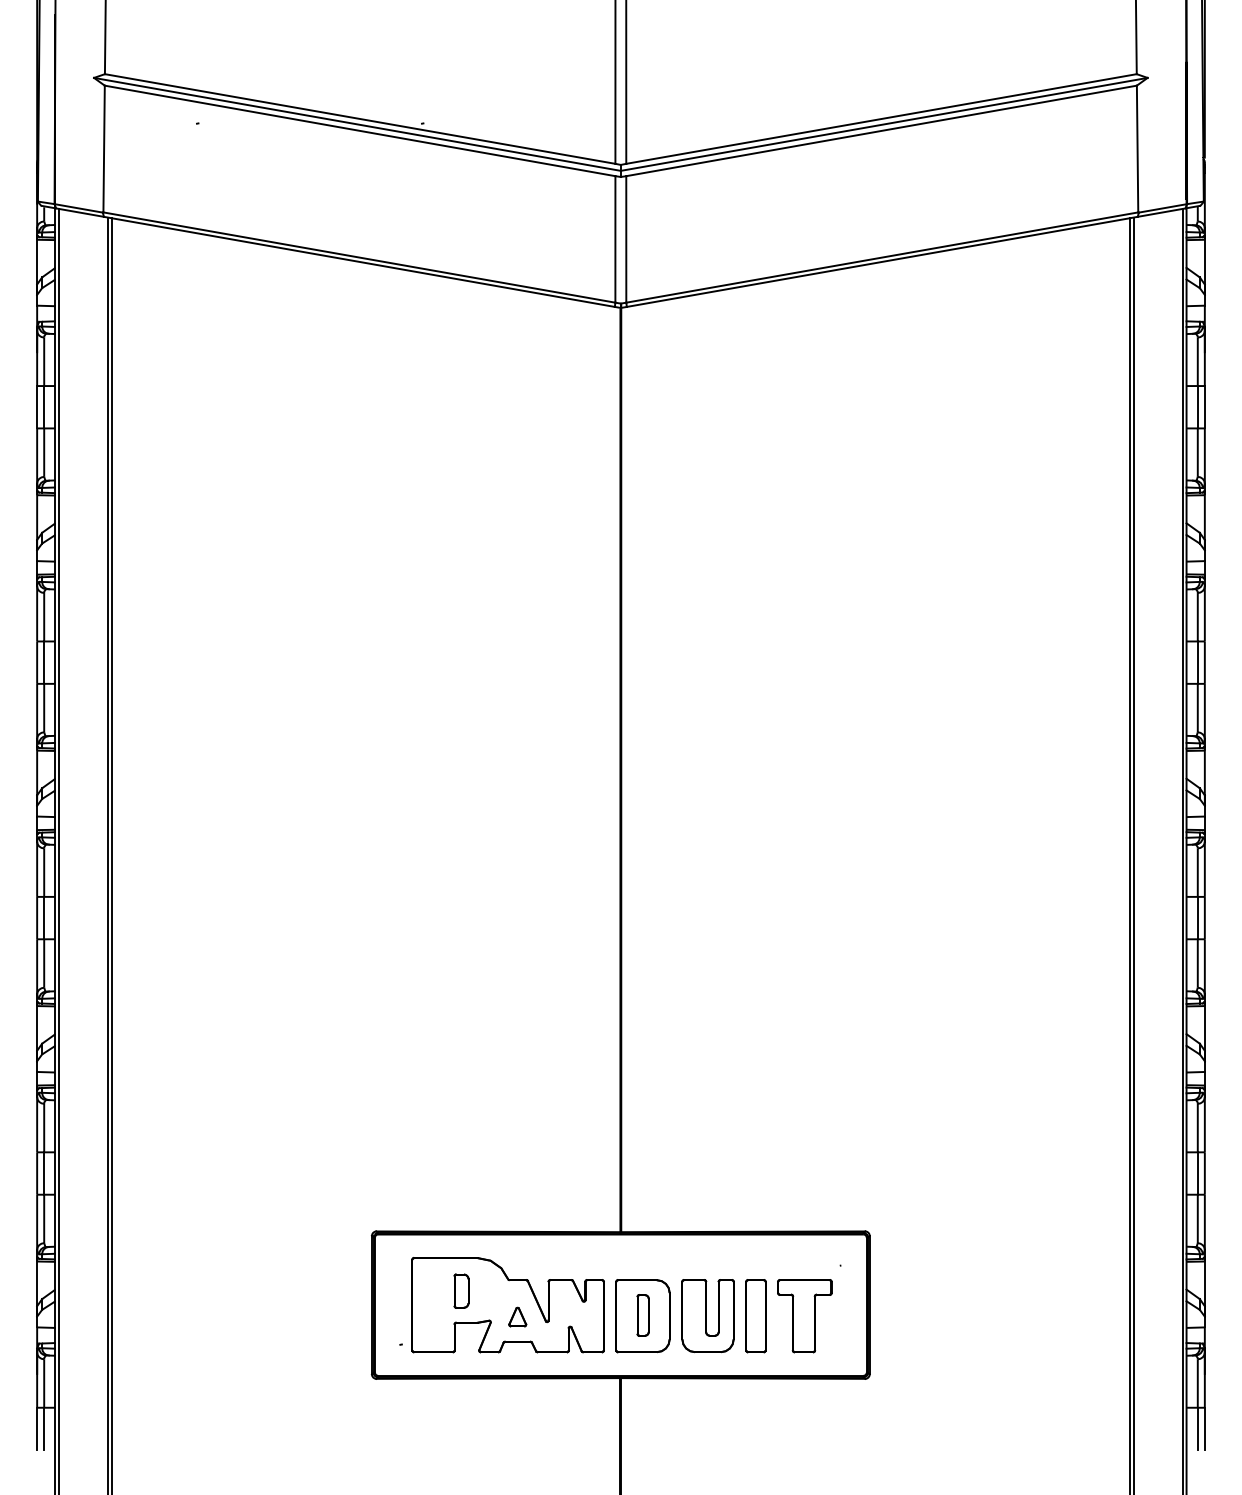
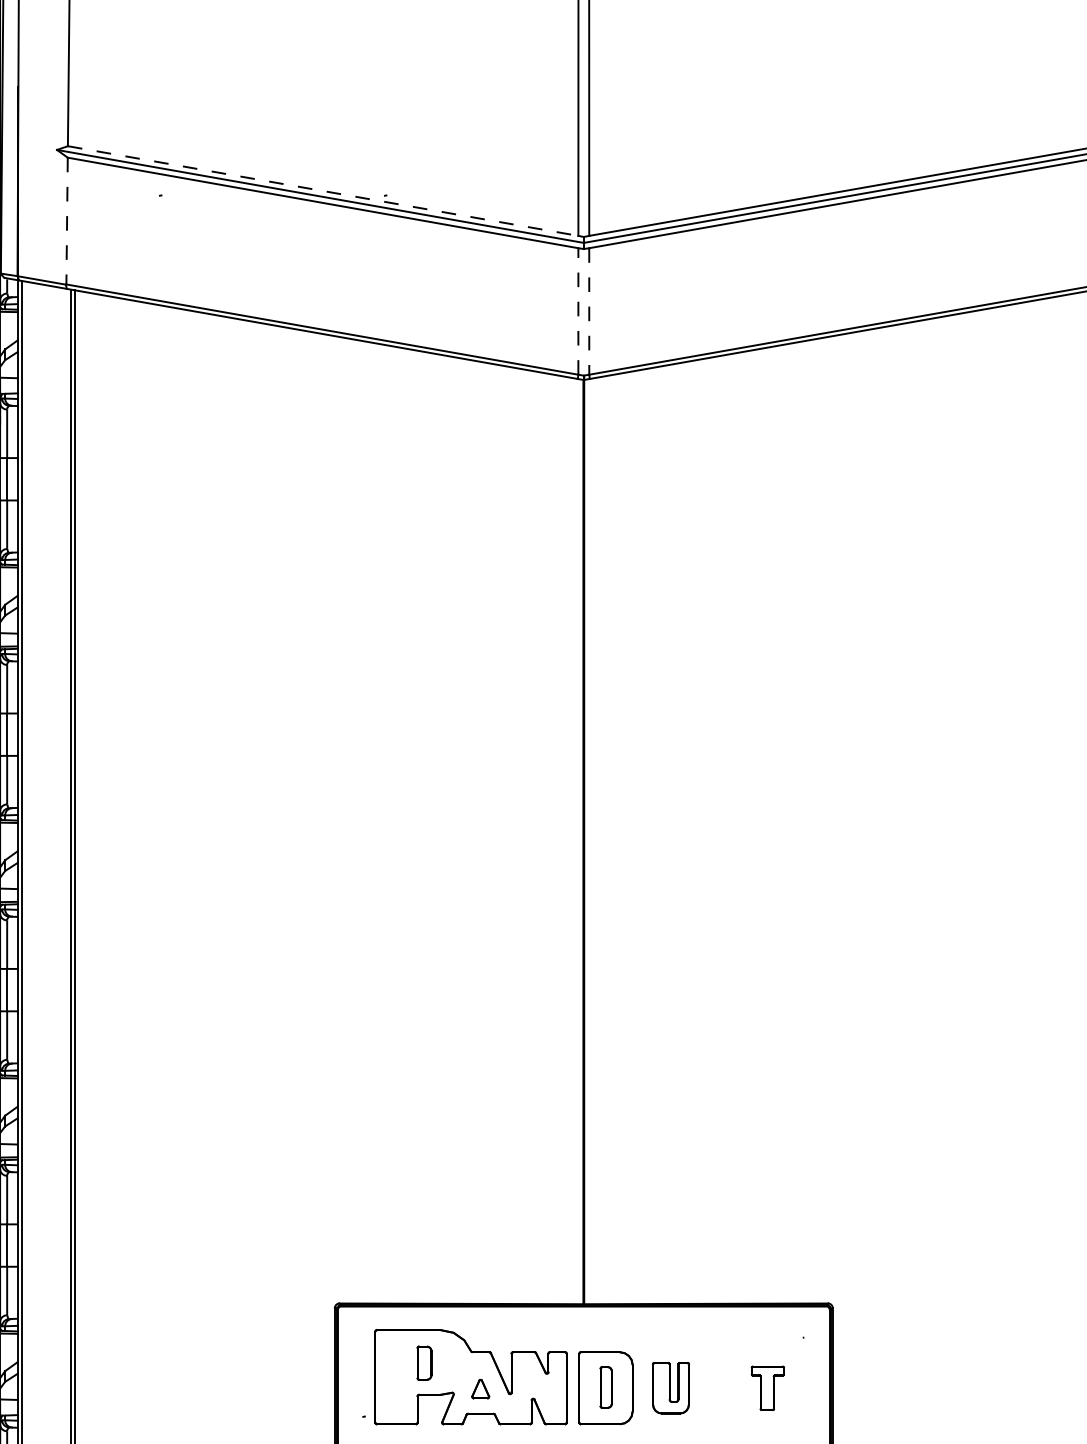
line: (360, 119) -> (323, 191), solid -> dashed
line: (104, 149) -> (67, 221), solid -> dashed
line: (615, 238) -> (578, 310), solid -> dashed
line: (626, 239) -> (589, 311), solid -> dashed
part: (707, 1316) -> (670, 1388), size x0.7
part: (755, 1316) -> (718, 1388), removed
part: (804, 1316) -> (767, 1388), size x0.6

